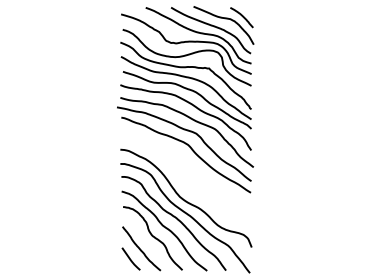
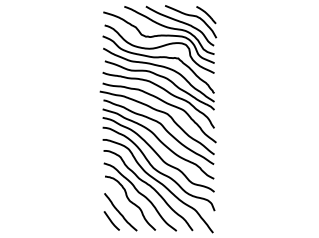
part: (185, 176) -> (158, 150), added

